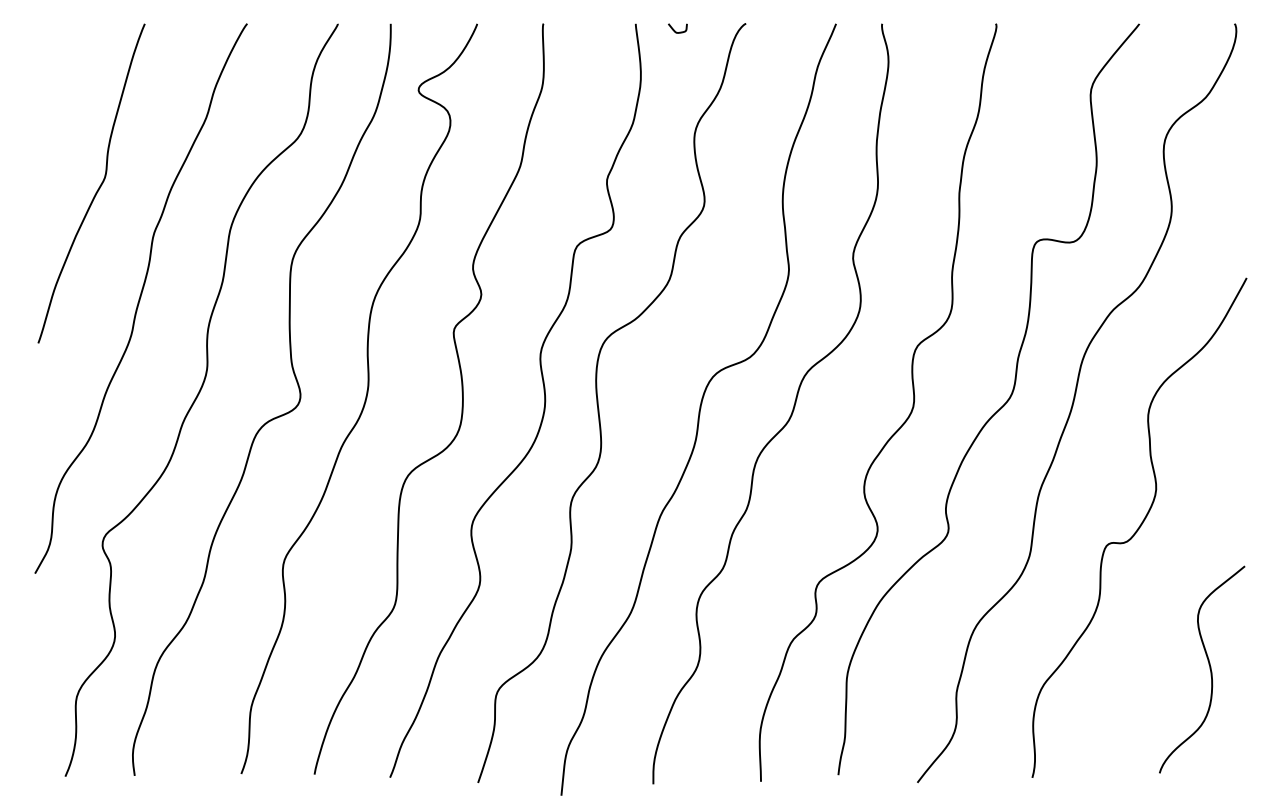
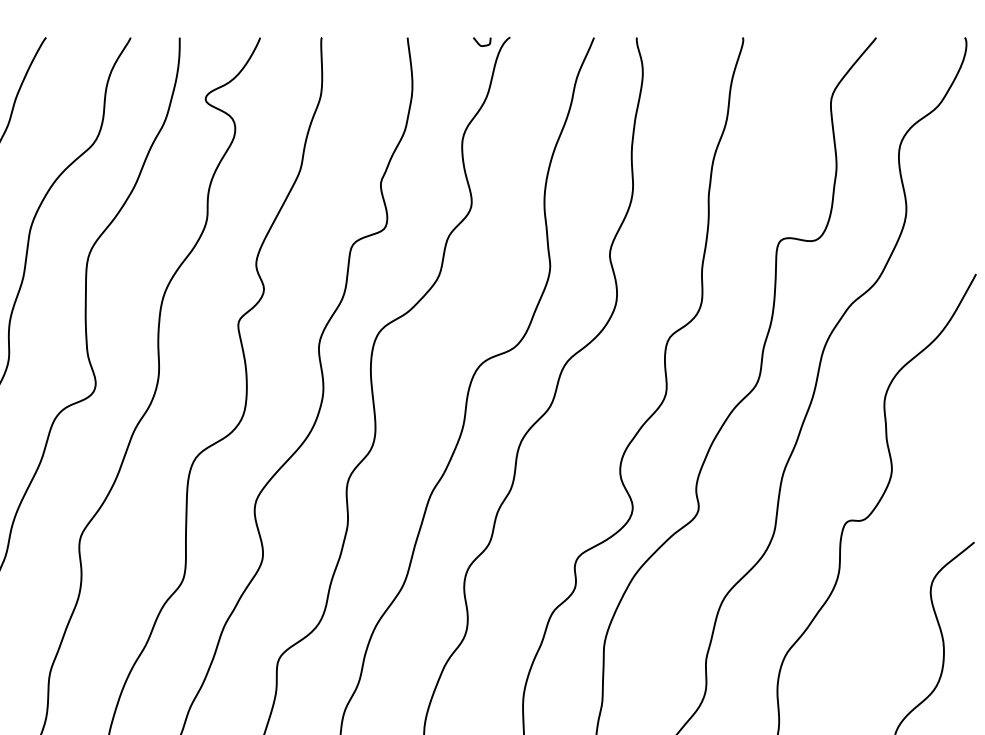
curve: (675, 30) -> (480, 43), moved

